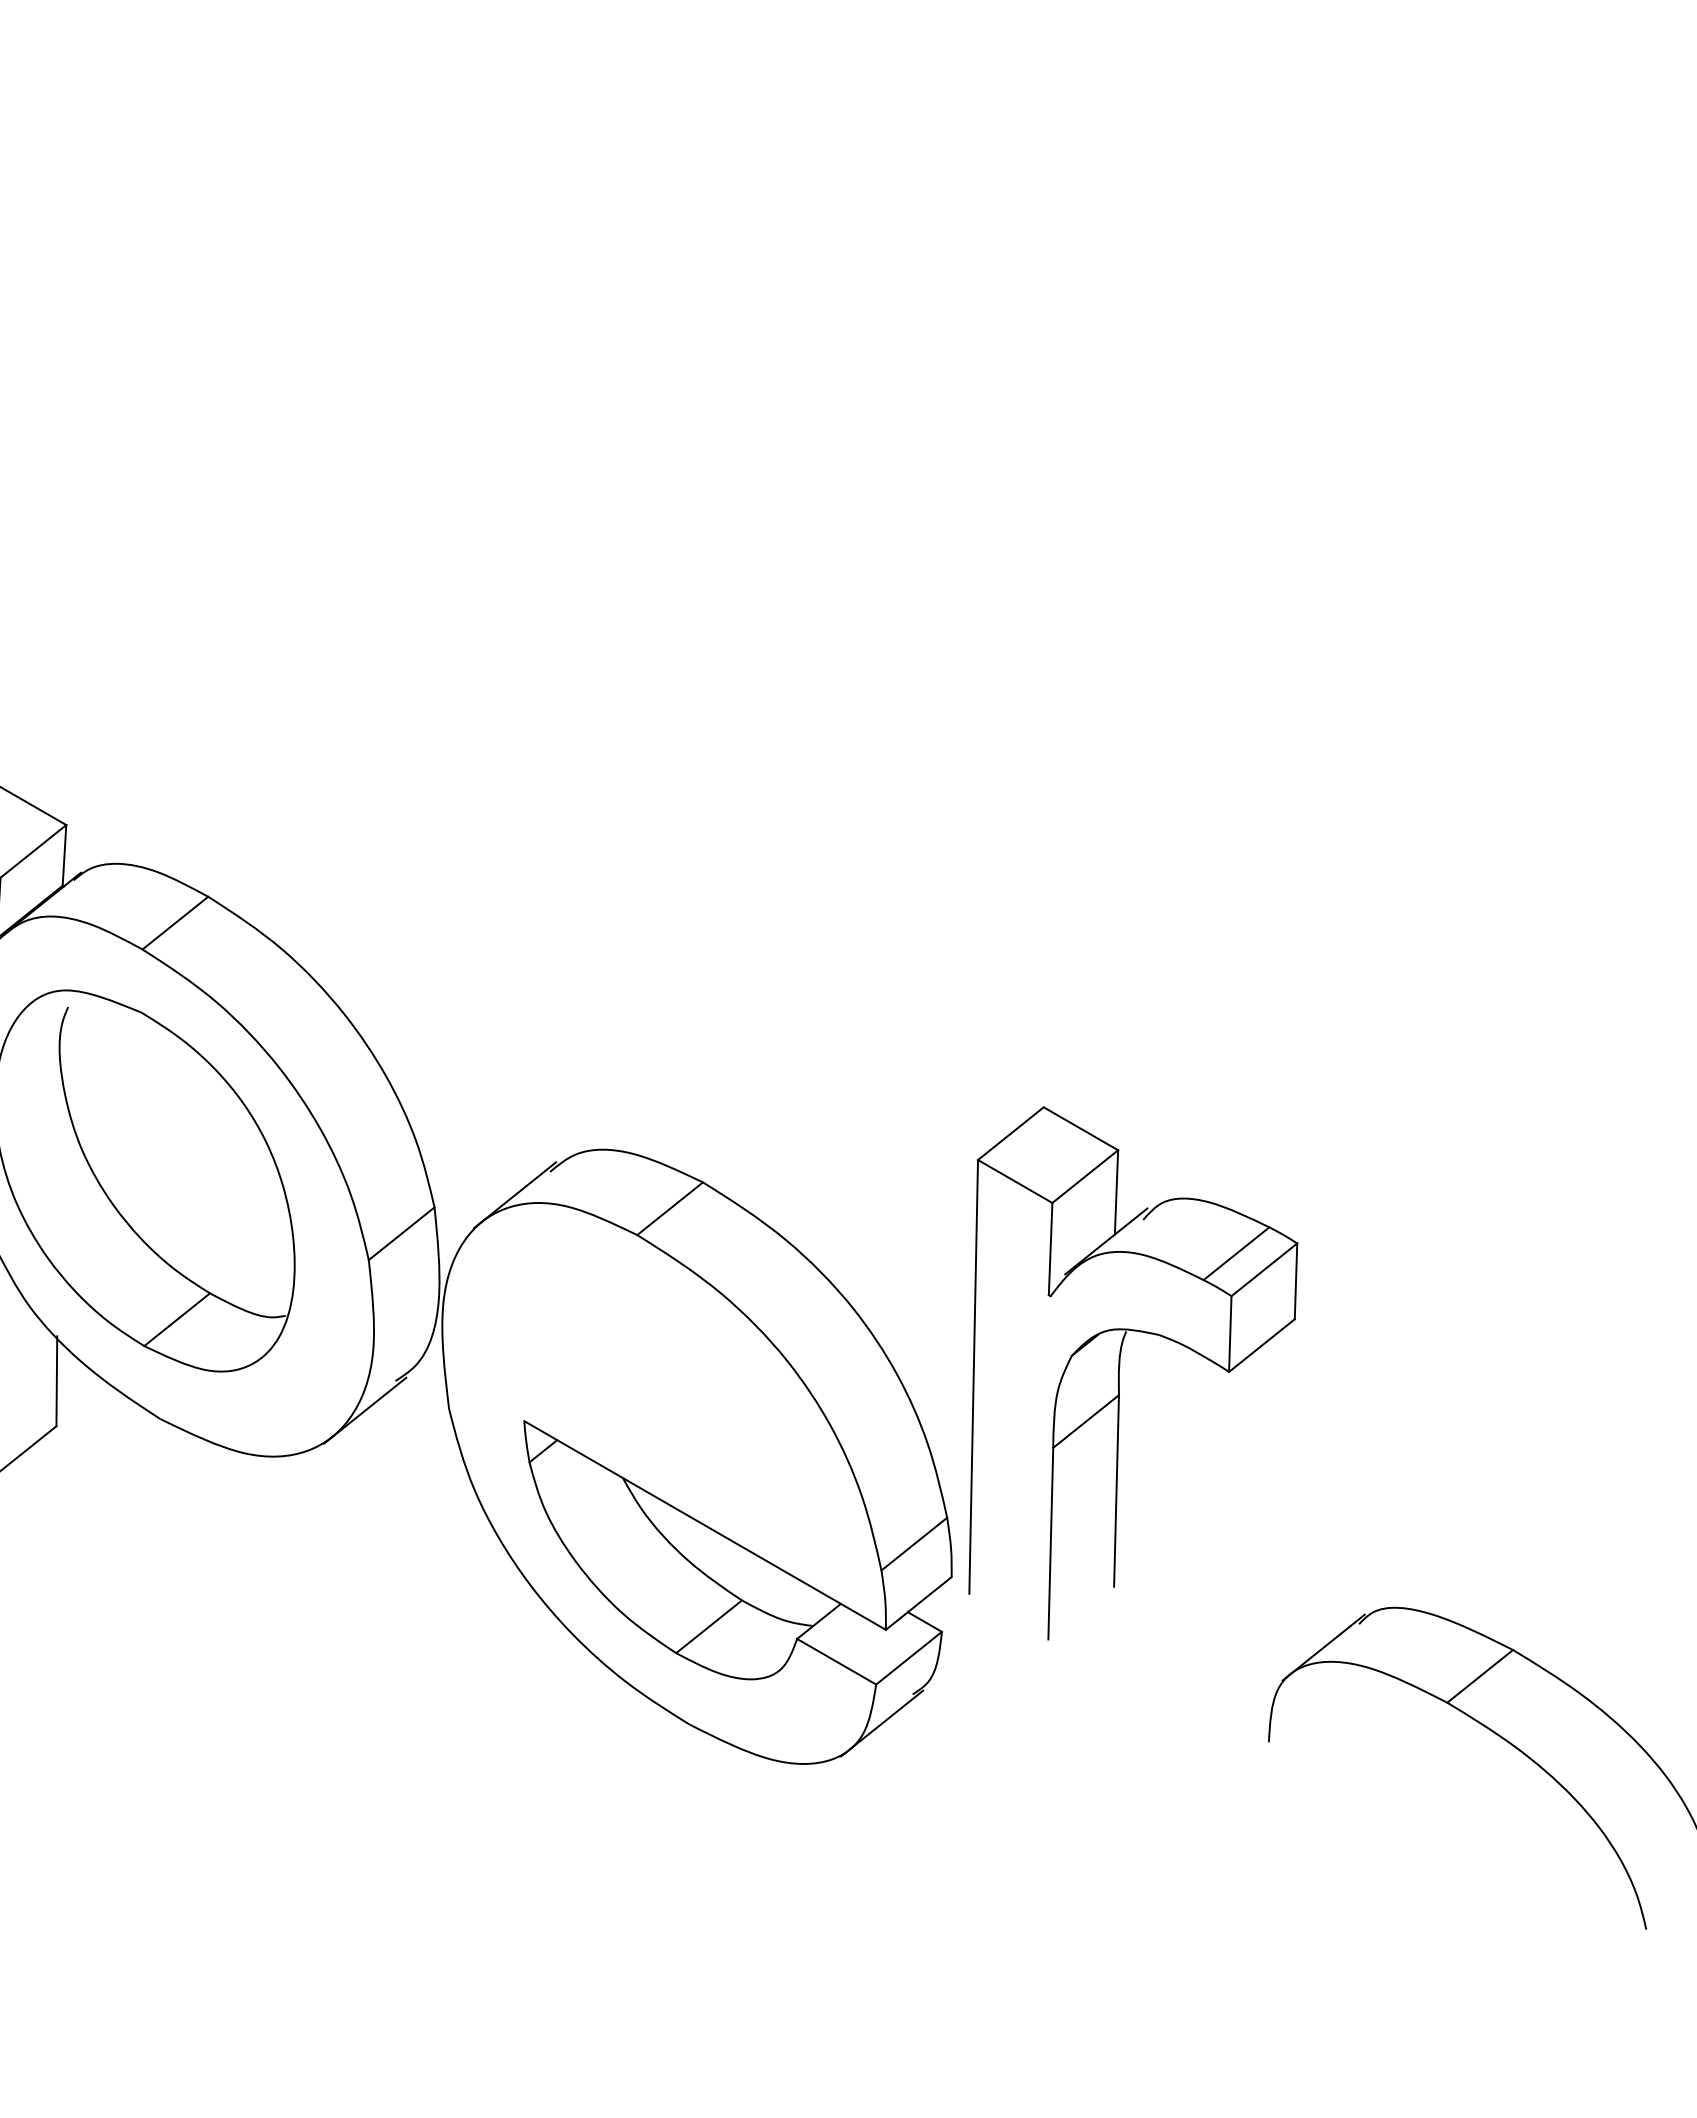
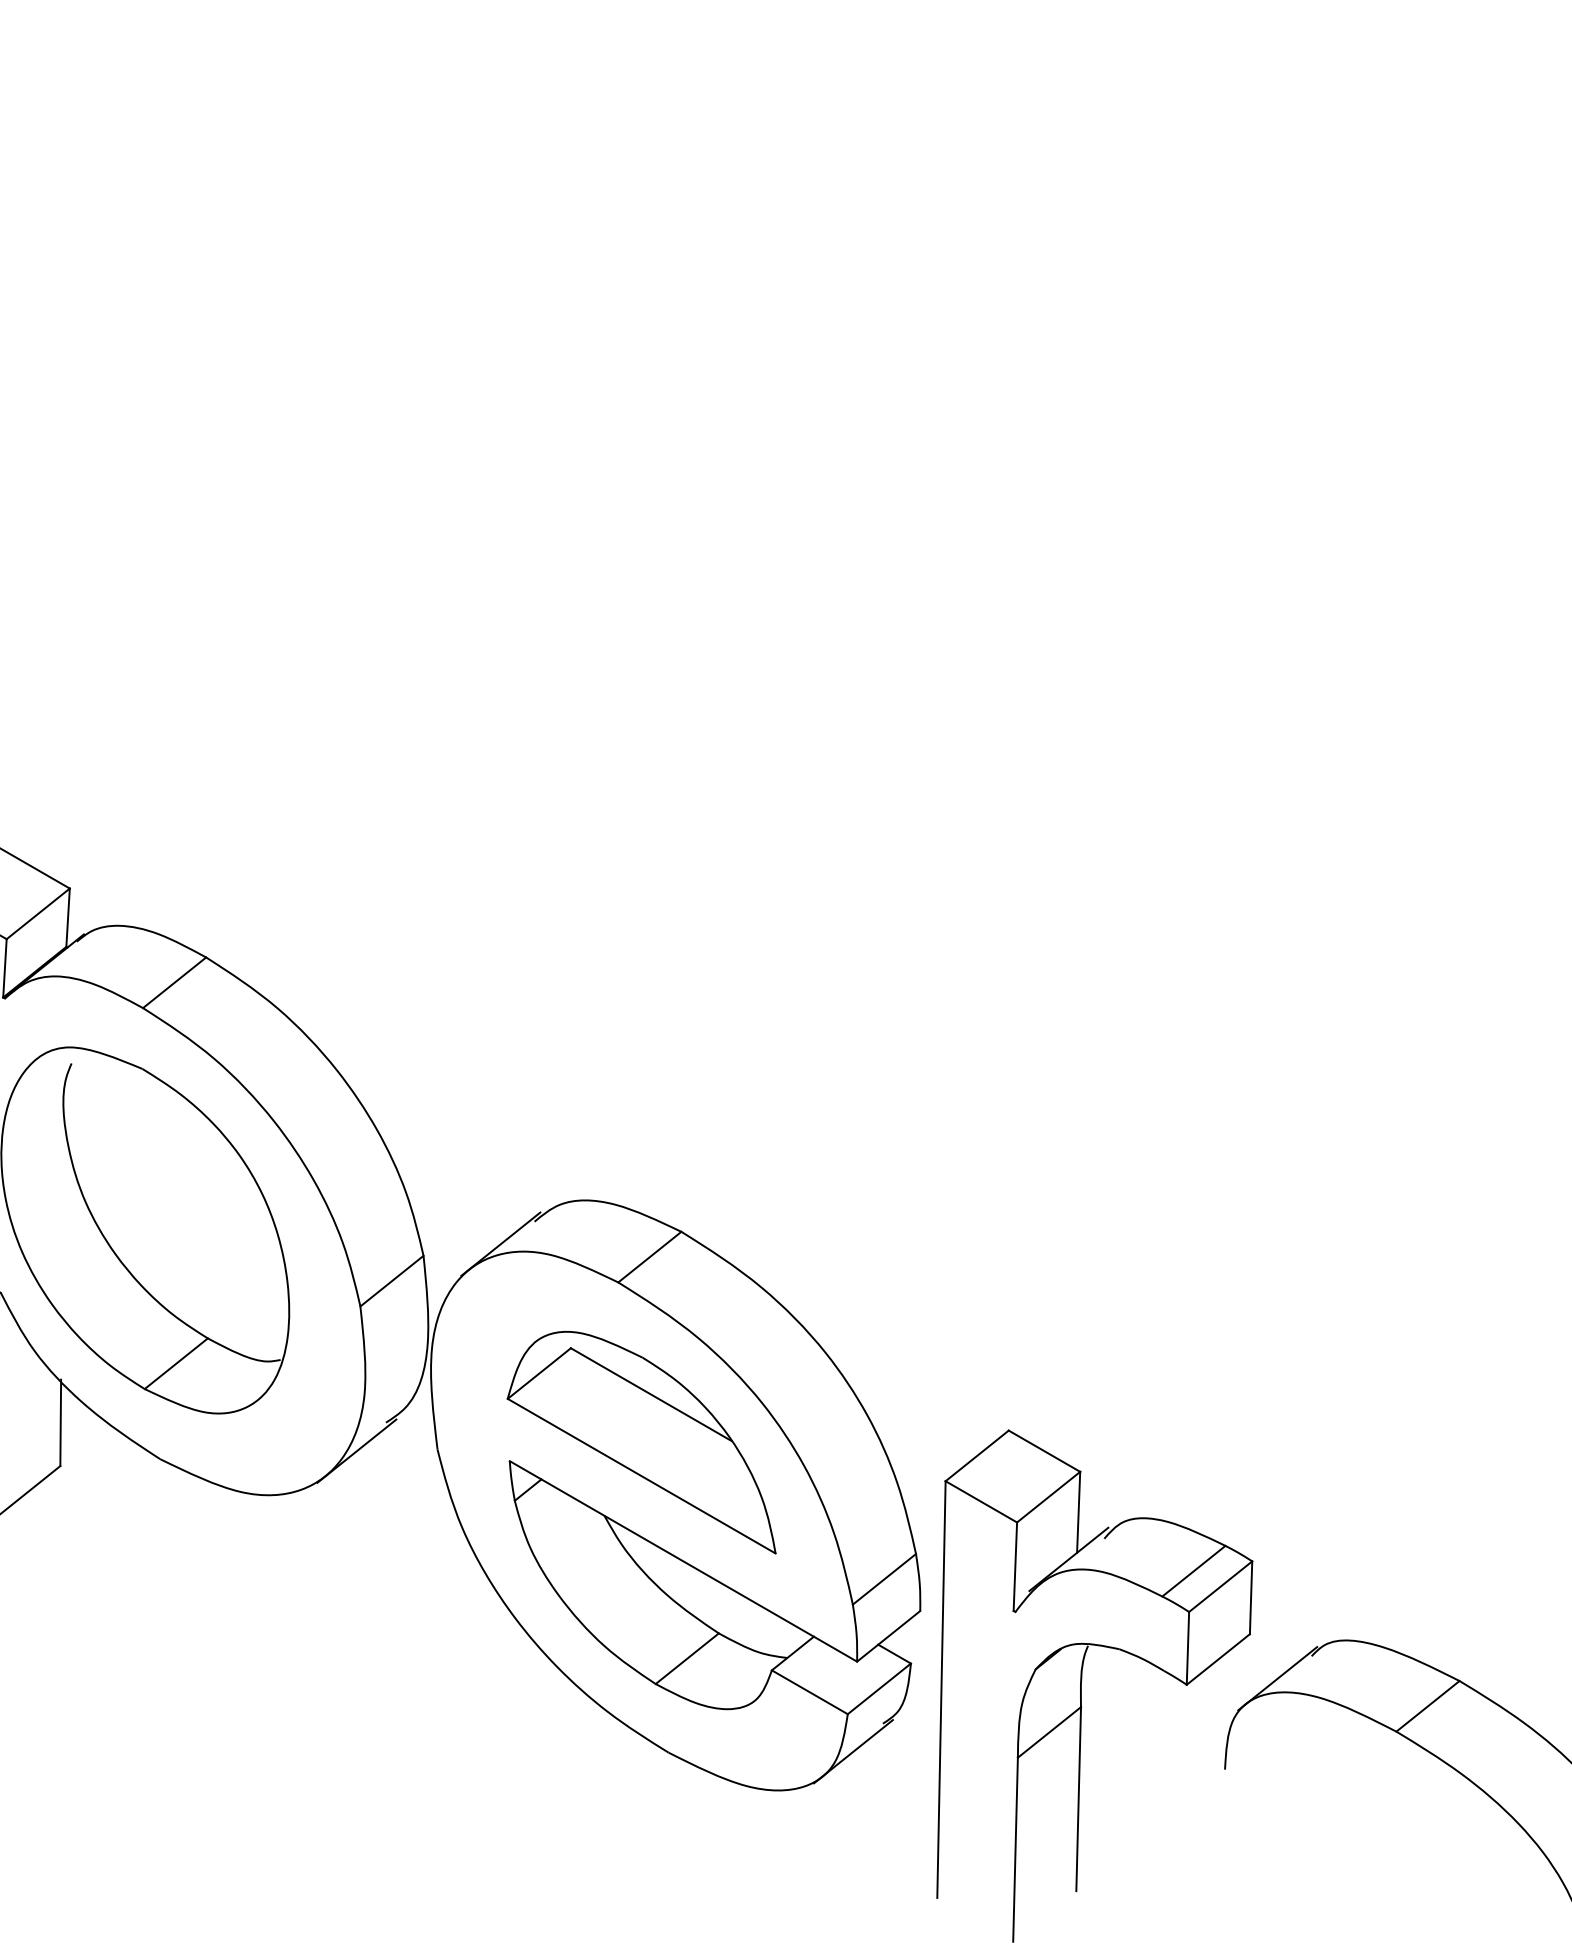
part: (1119, 1373) -> (1081, 1686), moved
part: (661, 1401) -> (641, 1442), added

